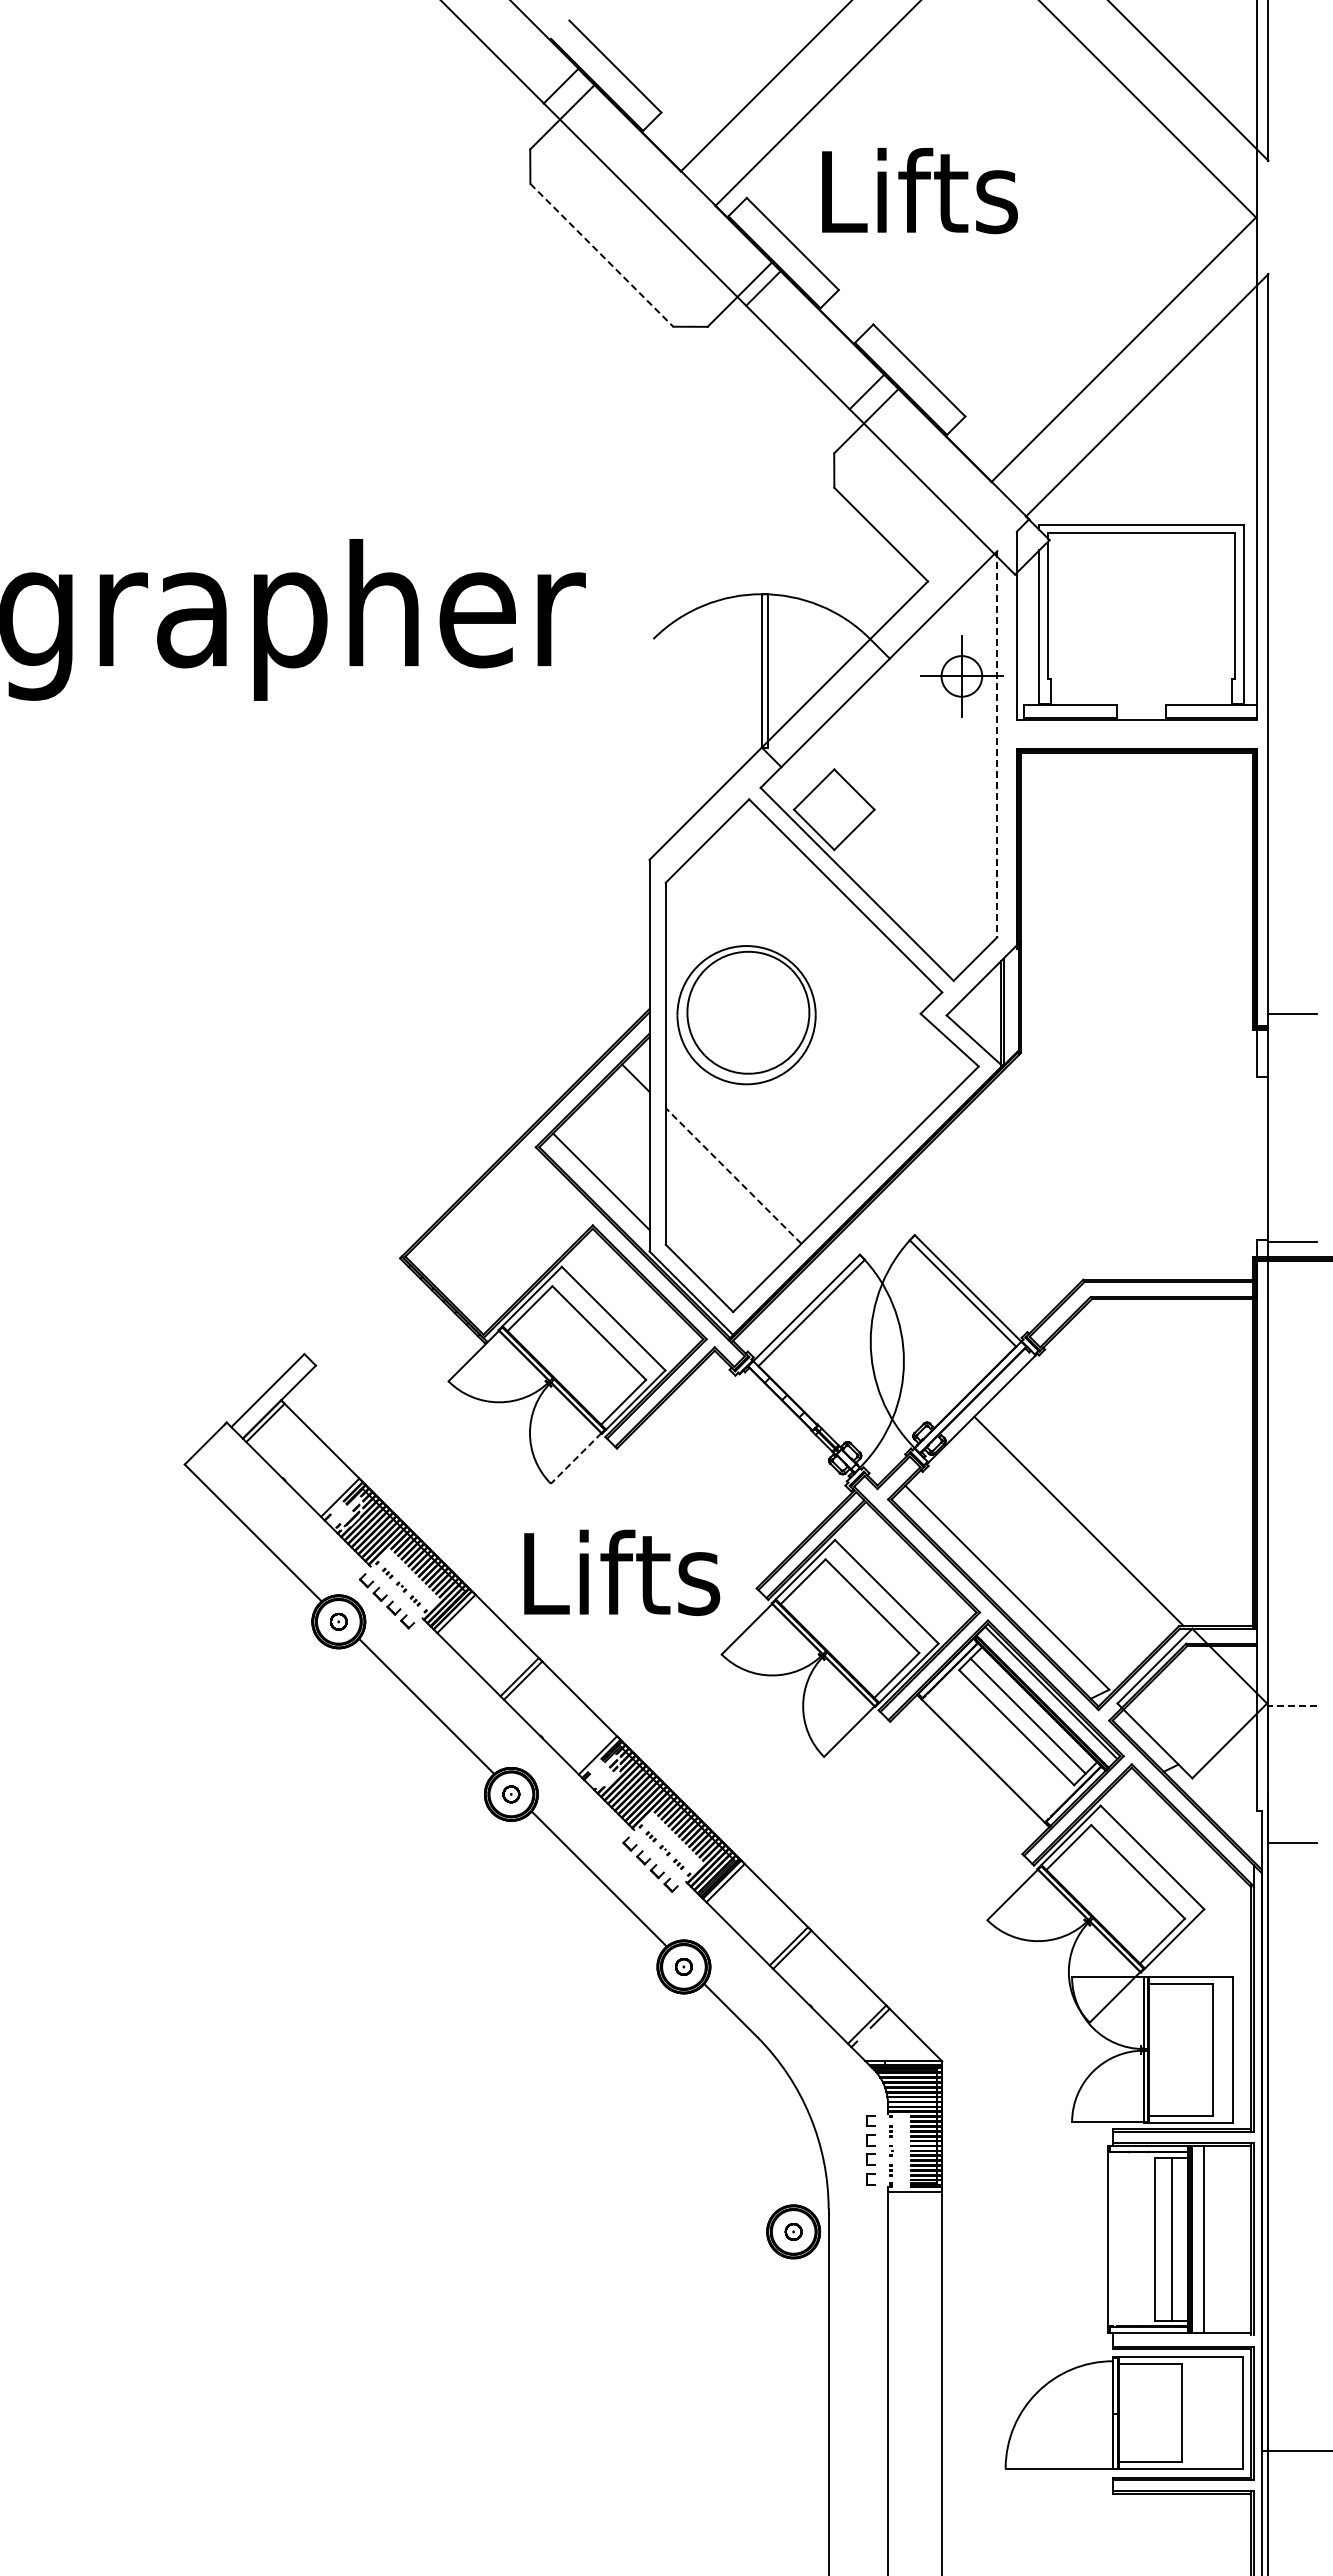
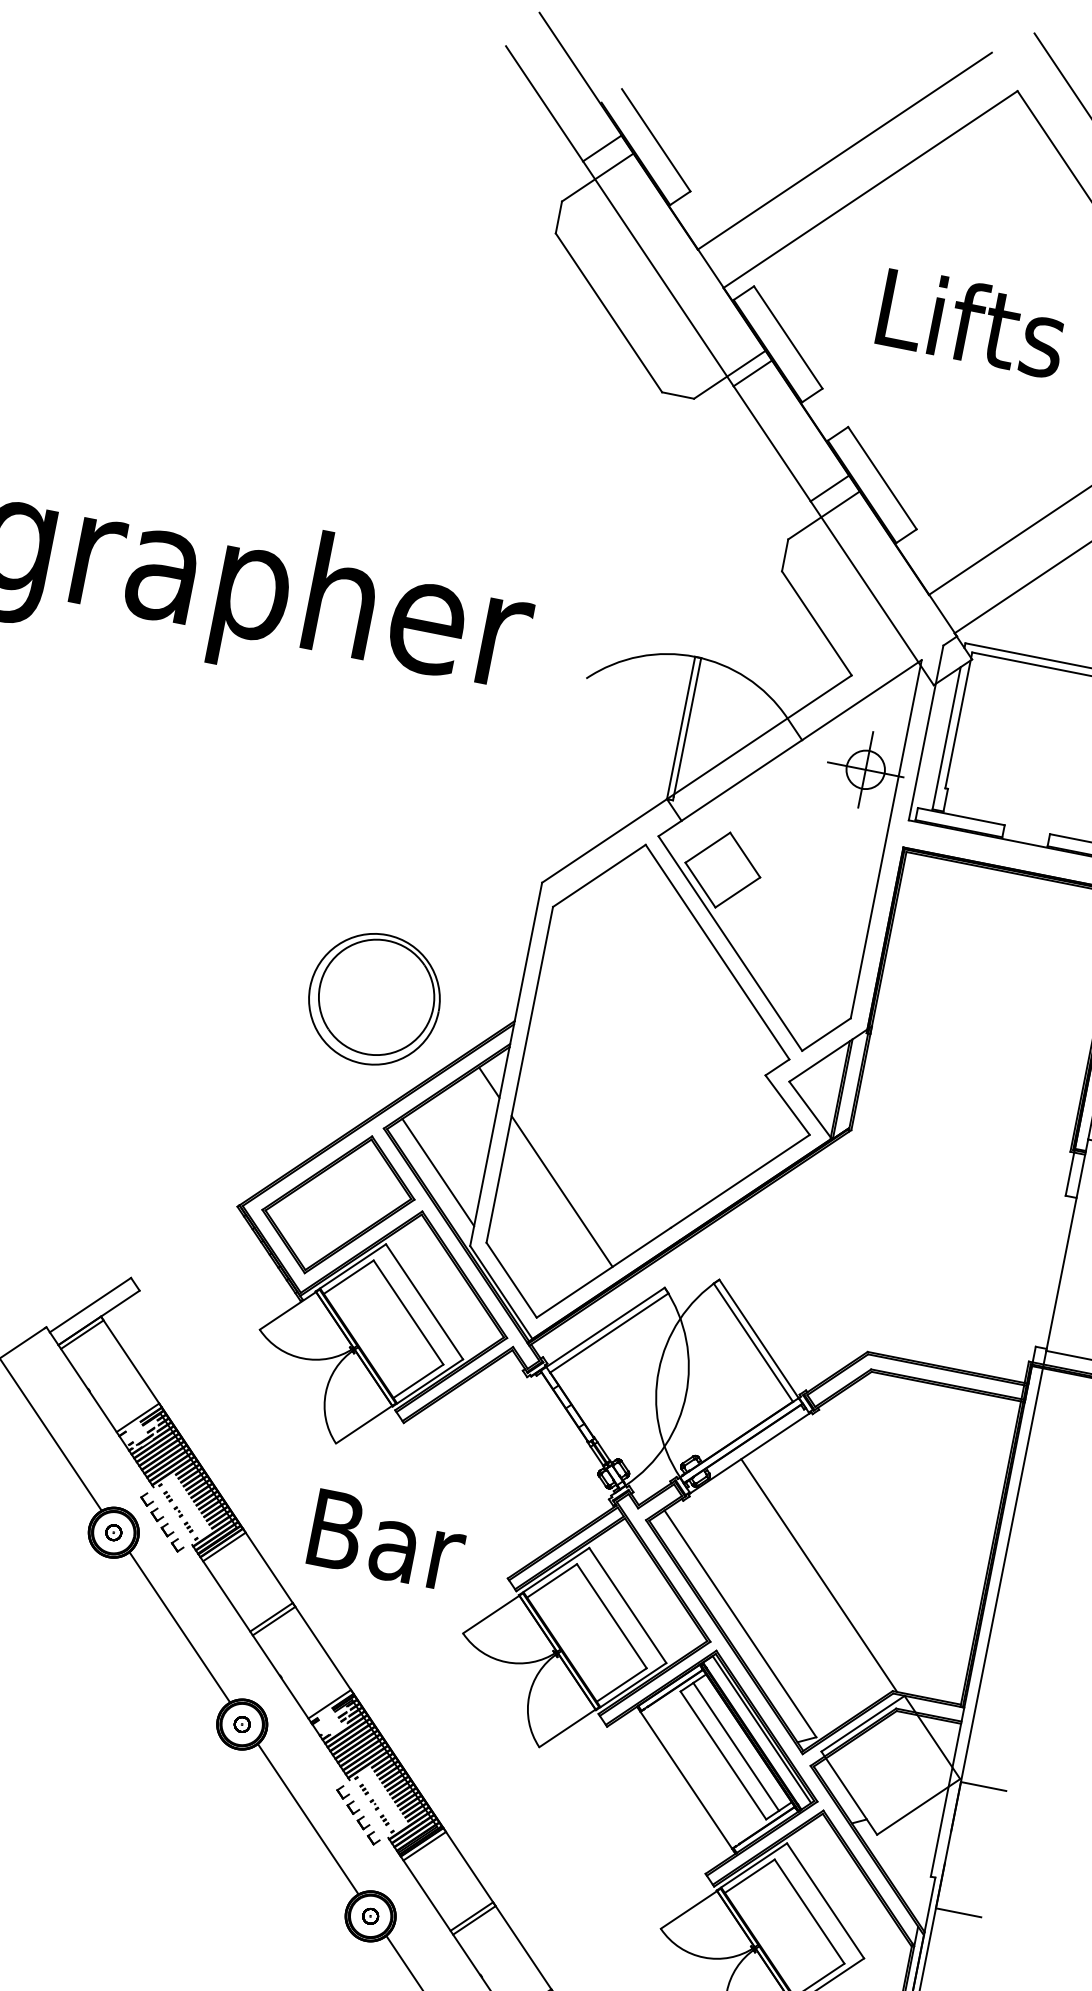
text: (919, 191) -> (972, 323), moved
line: (602, 255) -> (609, 313), dashed -> solid
line: (997, 744) -> (886, 839), dashed -> solid
part: (746, 1015) -> (374, 999), moved
line: (733, 1175) -> (562, 1191), dashed -> solid
part: (504, 1235) -> (338, 1204), added
line: (576, 1458) -> (364, 1424), dashed -> solid
text: (622, 1572) -> (386, 1539), Lifts -> Bar
line: (1292, 1706) -> (983, 1786), dashed -> solid

